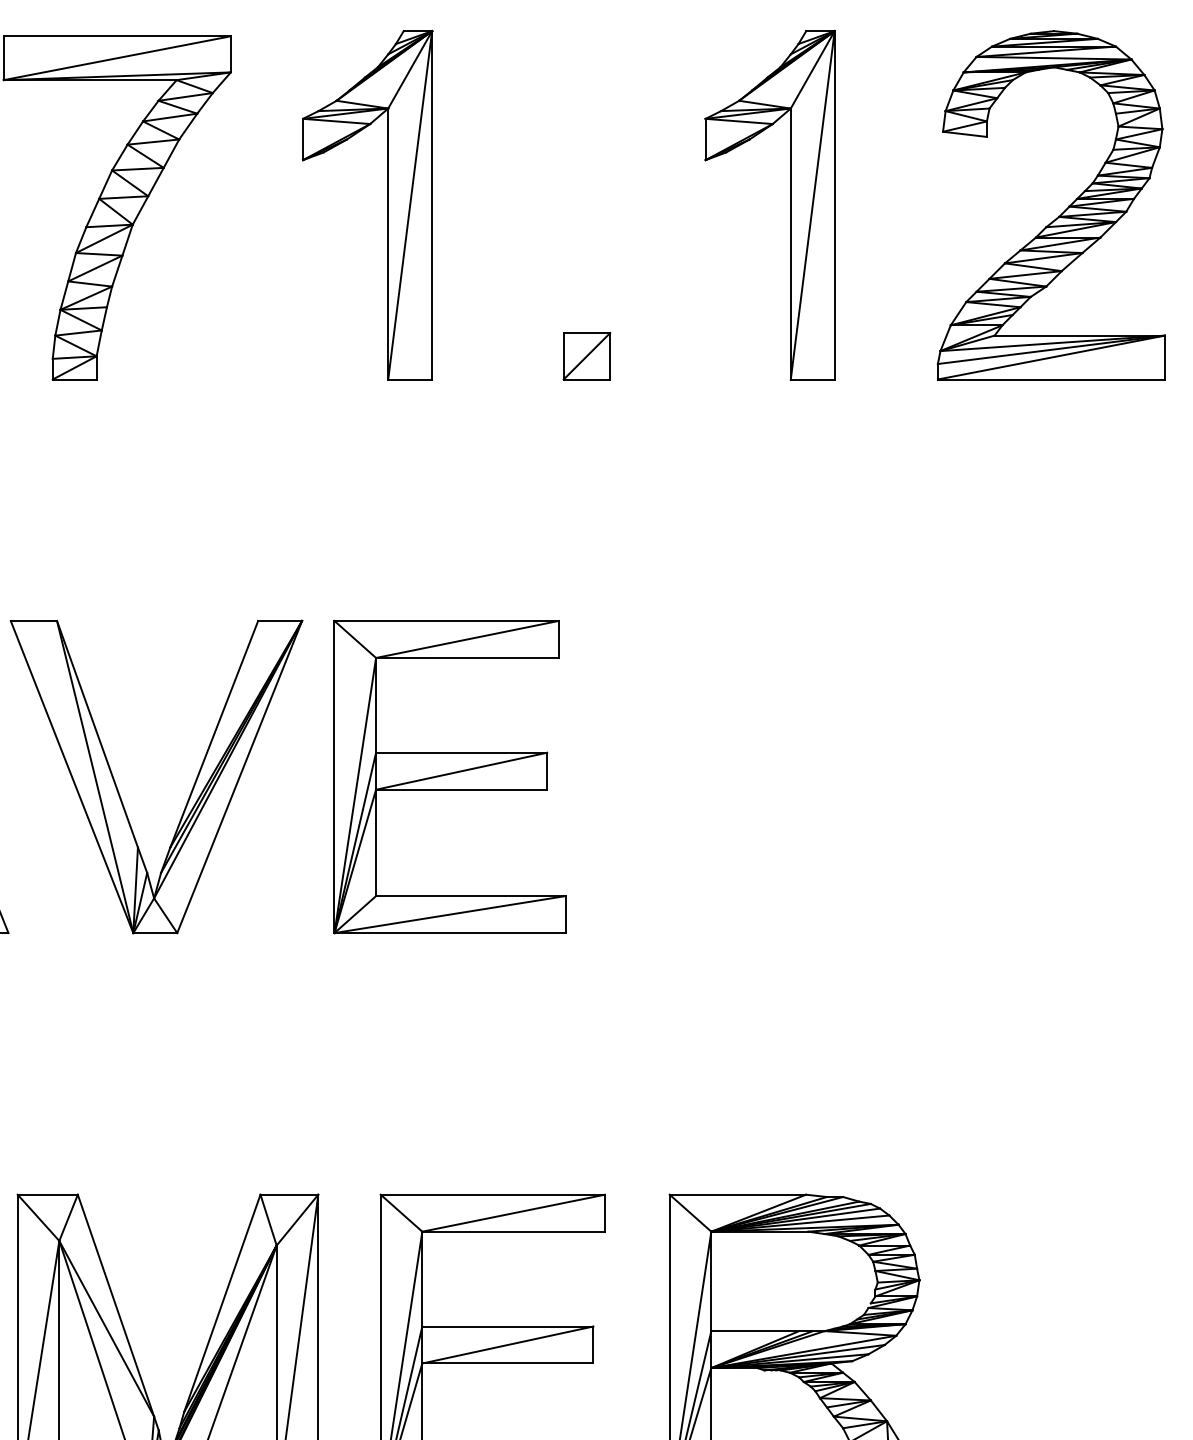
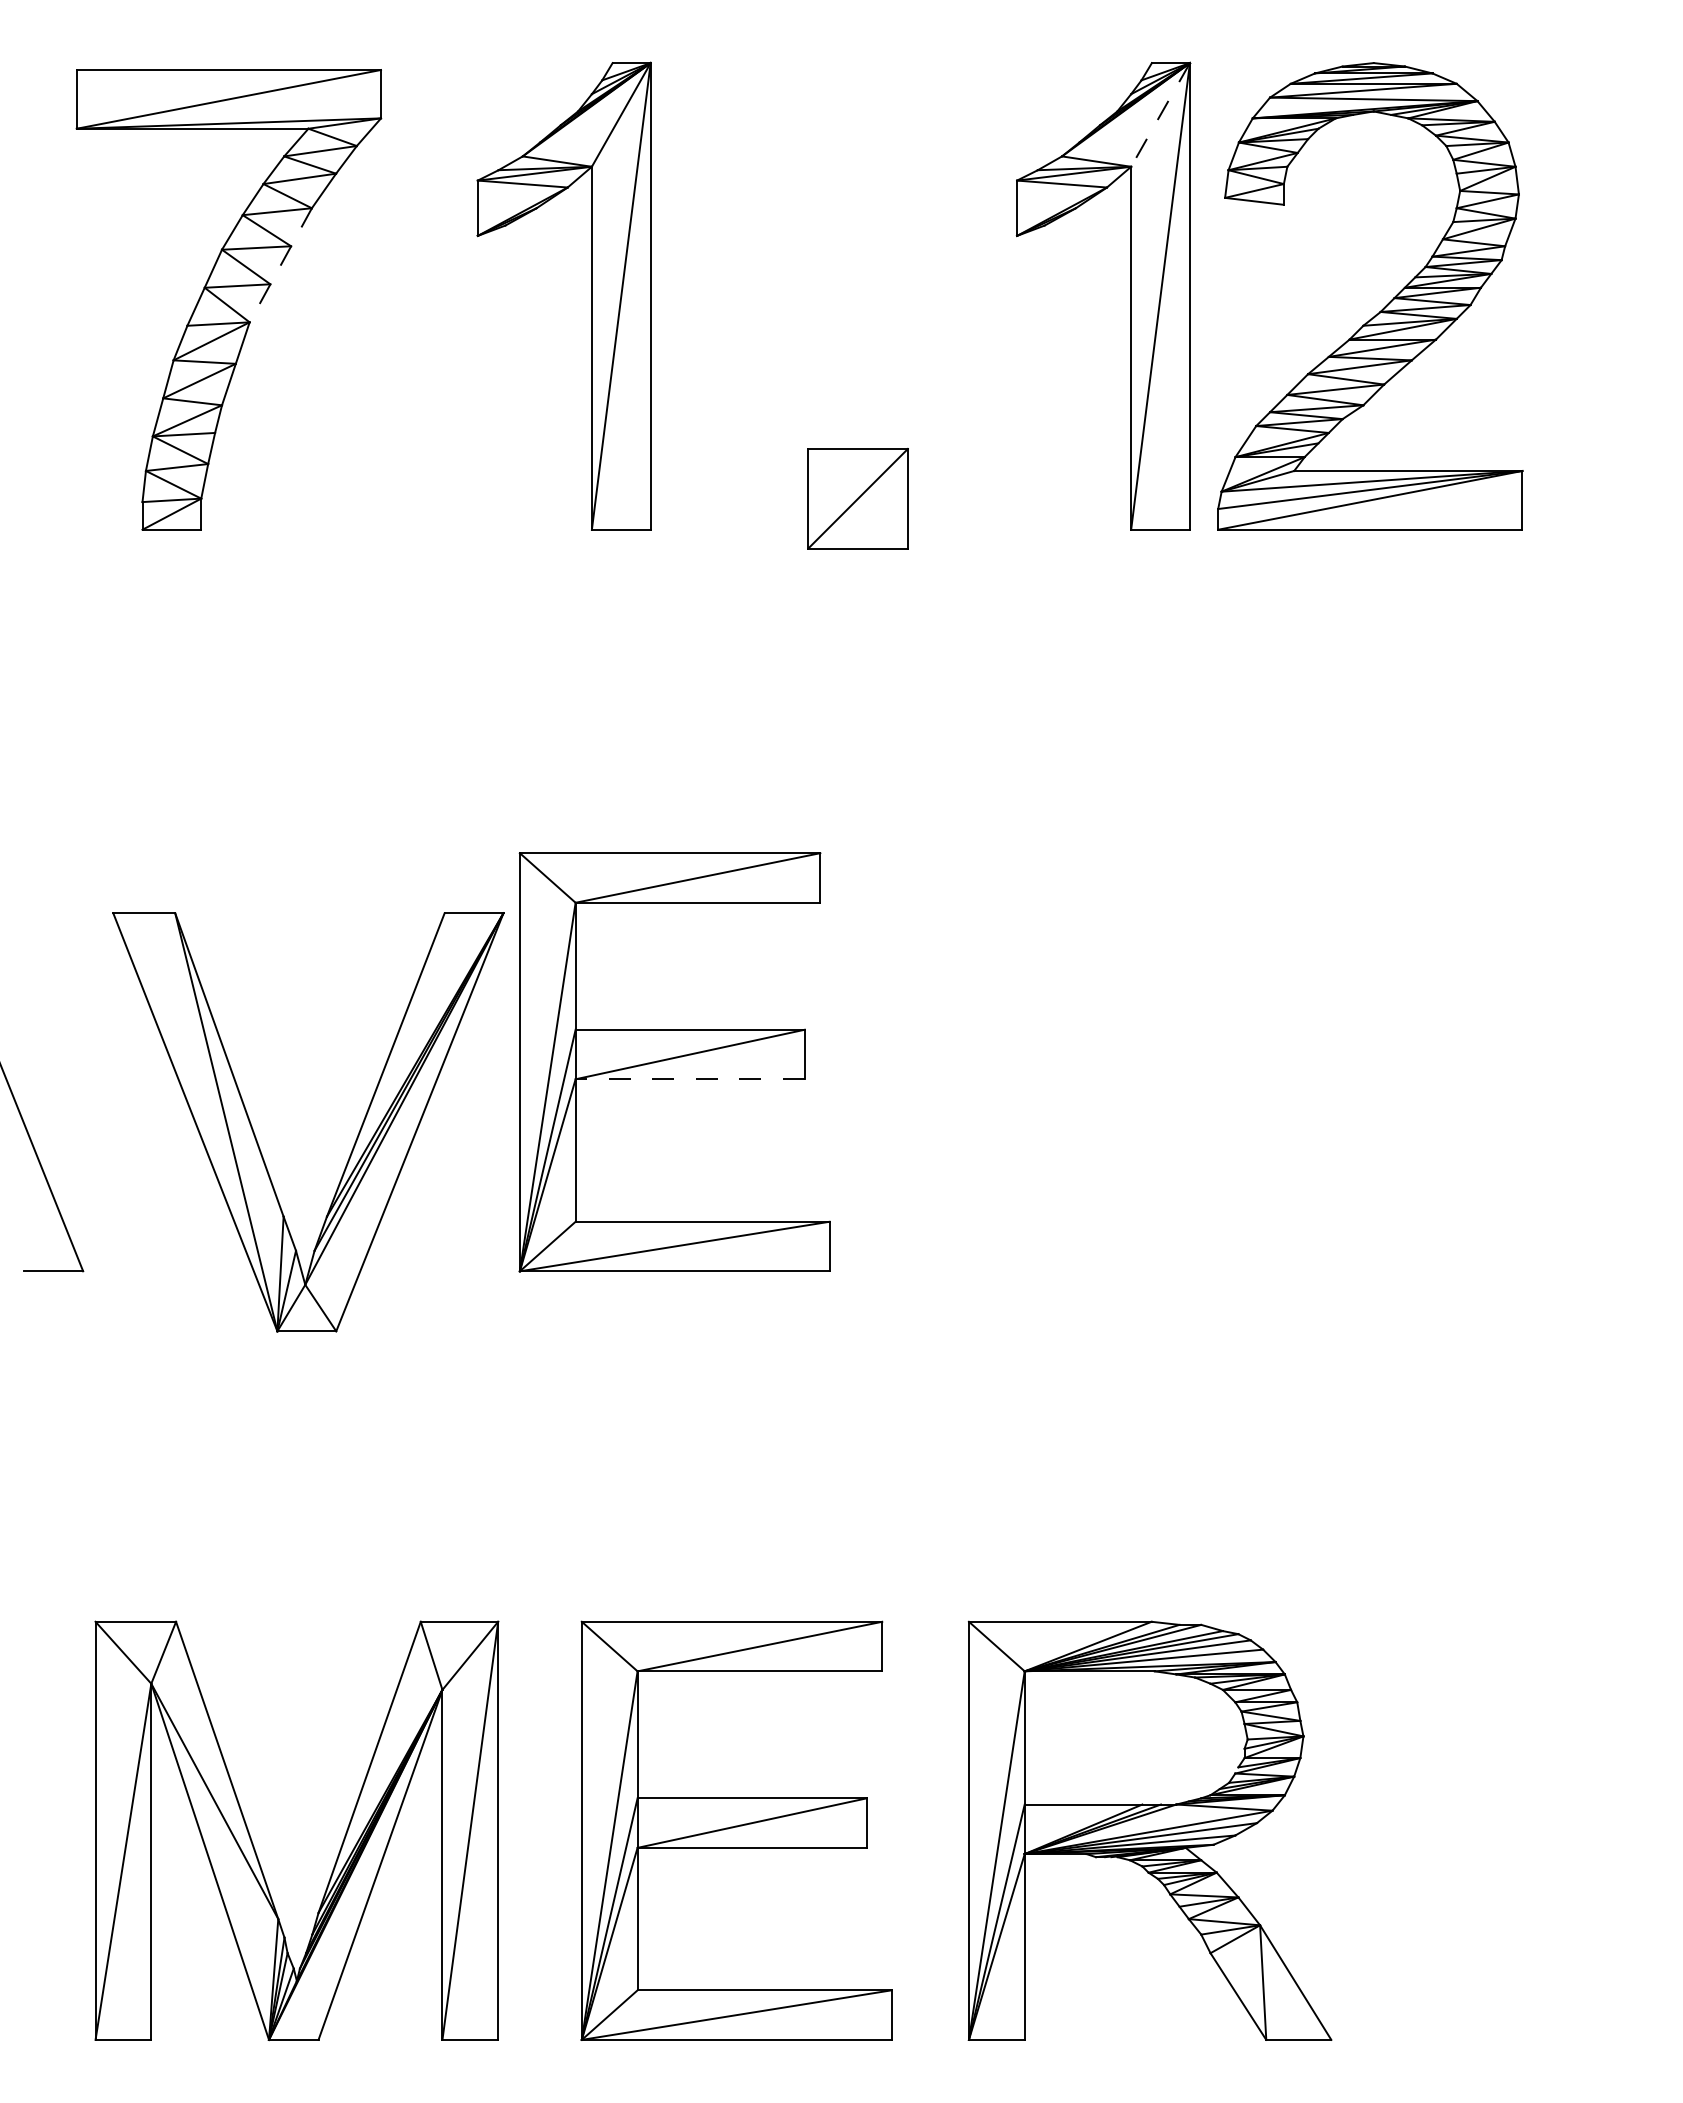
line: (812, 69) -> (1160, 114), solid -> dashed
line: (155, 182) -> (280, 265), solid -> dashed
part: (1060, 214) -> (1382, 308), moved
part: (586, 356) -> (857, 498), size x1.6
part: (191, 789) -> (355, 1139), moved
line: (461, 789) -> (690, 1079), solid -> dashed

